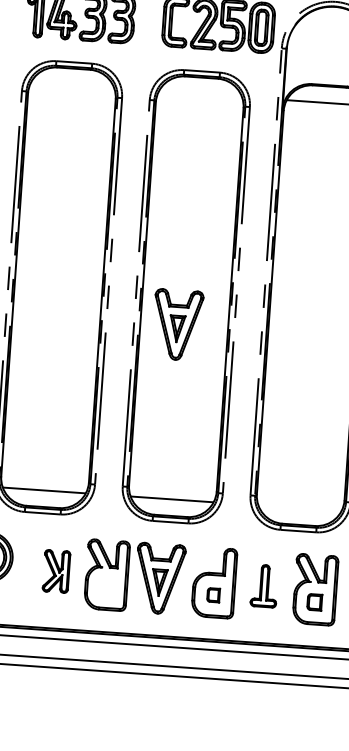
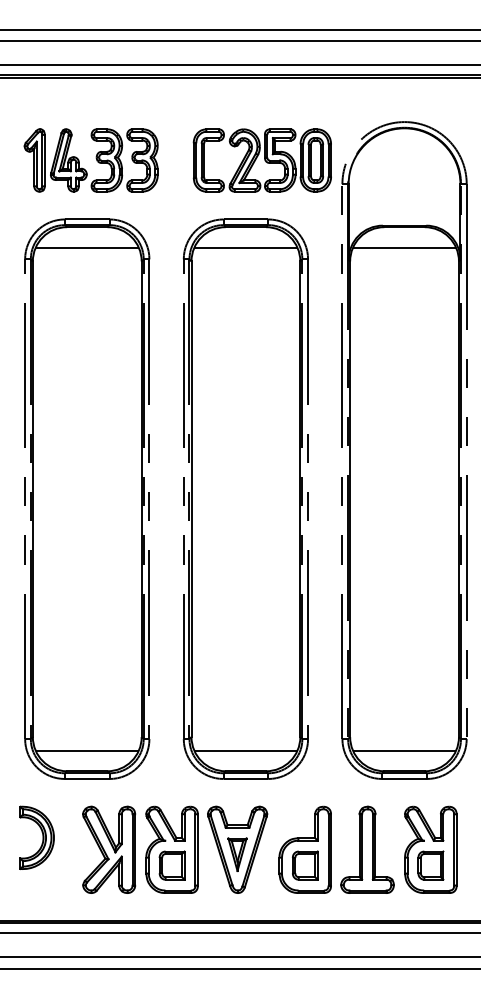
line: (72, 84) -> (86, 247), added
line: (200, 93) -> (245, 247), added
part: (177, 324) -> (237, 534), removed
line: (299, 508) -> (404, 750), added
part: (56, 571) -> (109, 849), size x1.67
part: (264, 585) -> (367, 849), size x1.67
part: (105, 587) -> (171, 865), added
part: (213, 595) -> (305, 865), size x1.67
part: (314, 602) -> (430, 865), size x1.43

